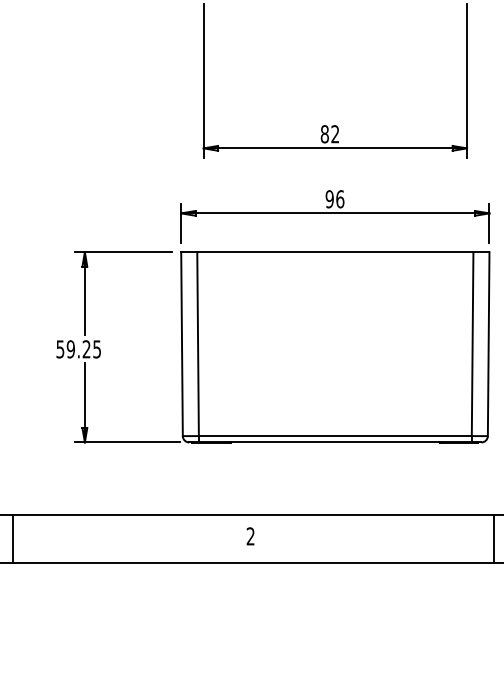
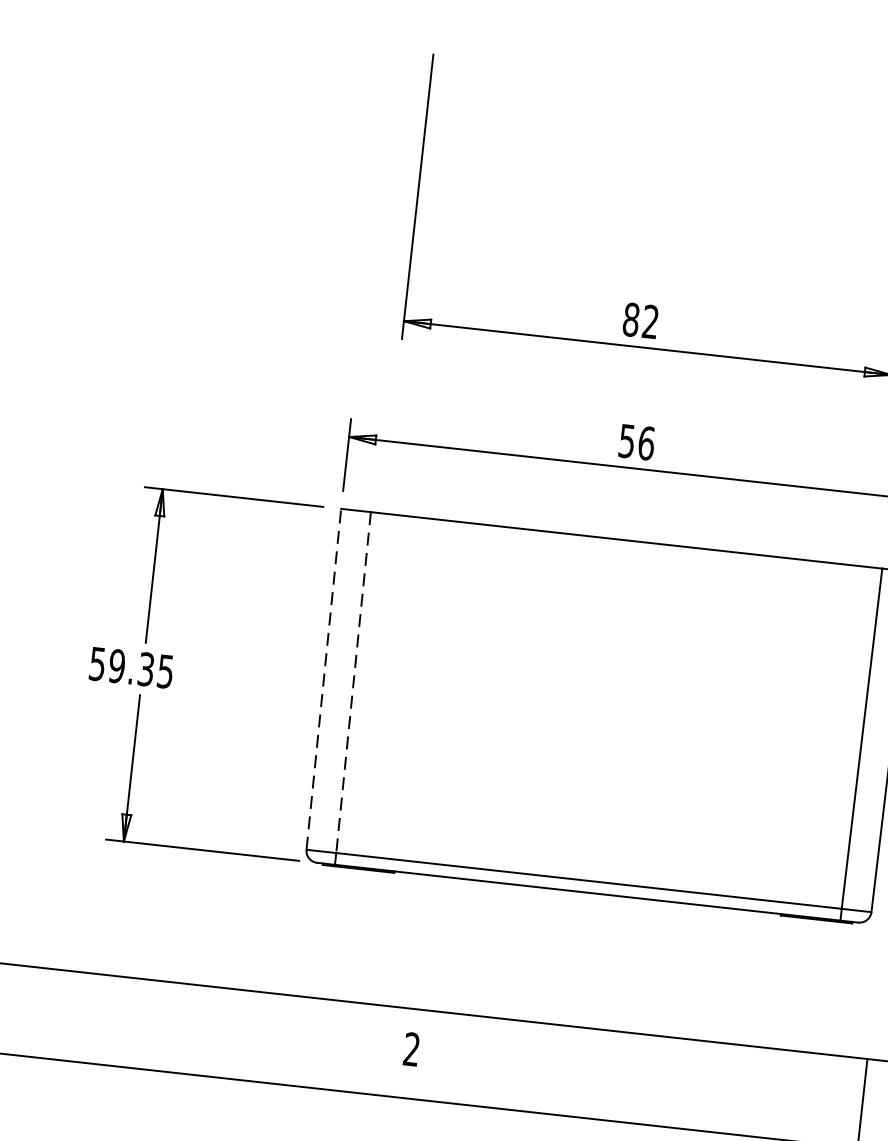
text: (329, 199) -> (626, 441), 96 -> 56
line: (182, 344) -> (324, 680), solid -> dashed
line: (198, 344) -> (354, 683), solid -> dashed
text: (86, 349) -> (145, 669), 59.25 -> 59.35

